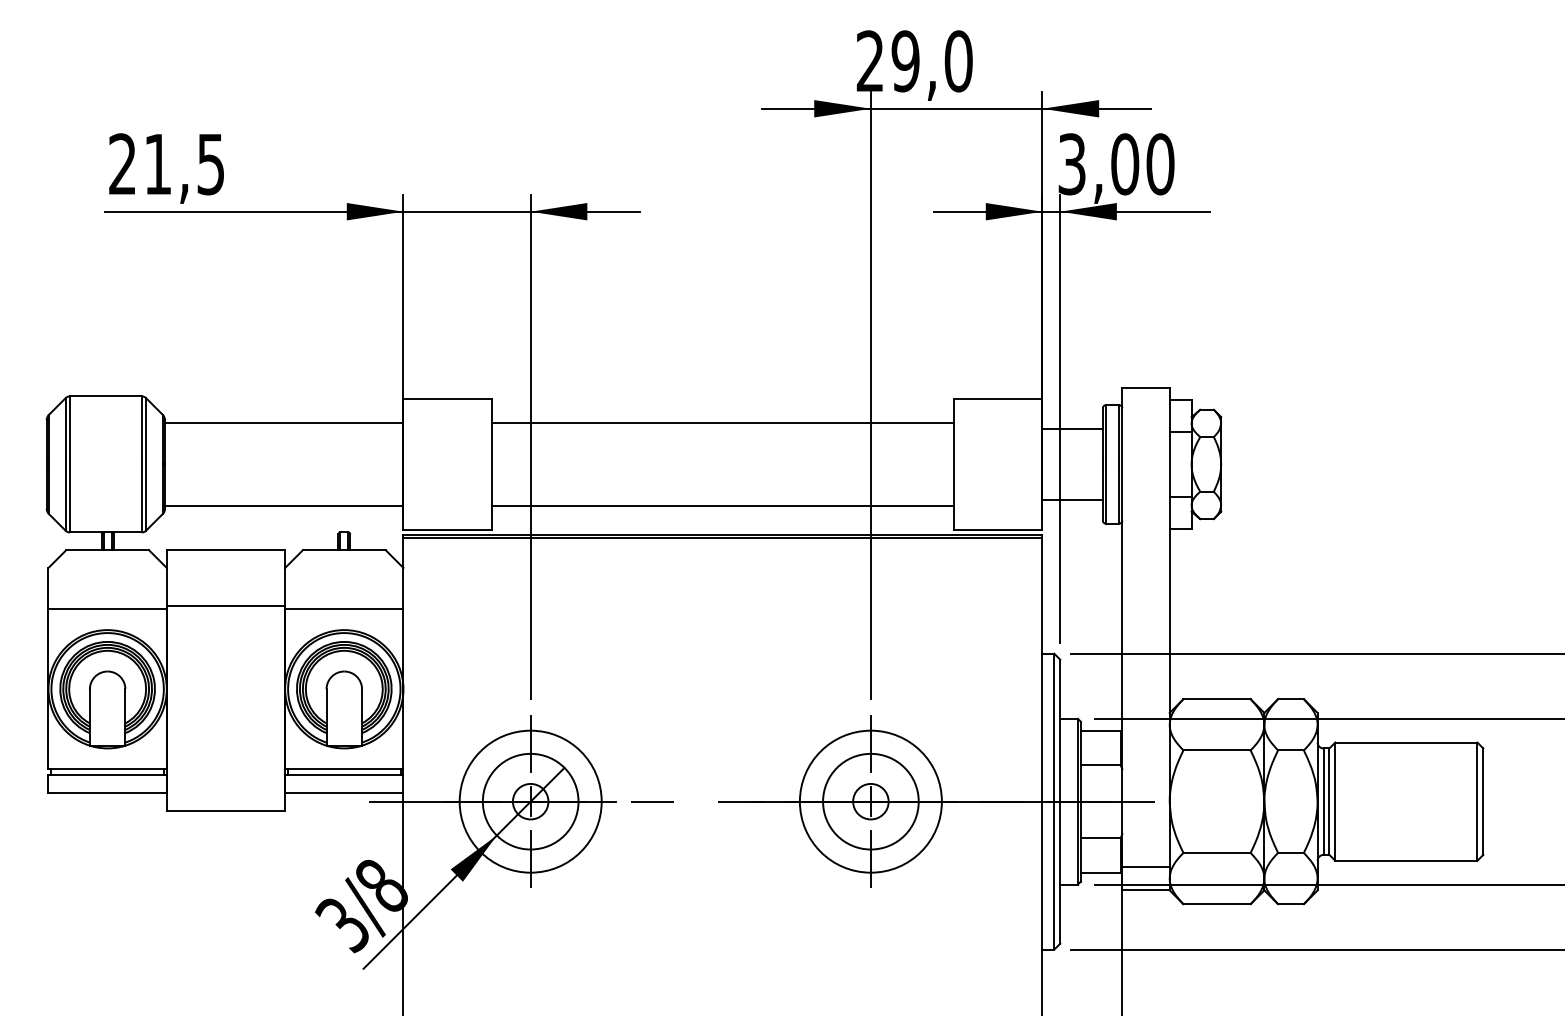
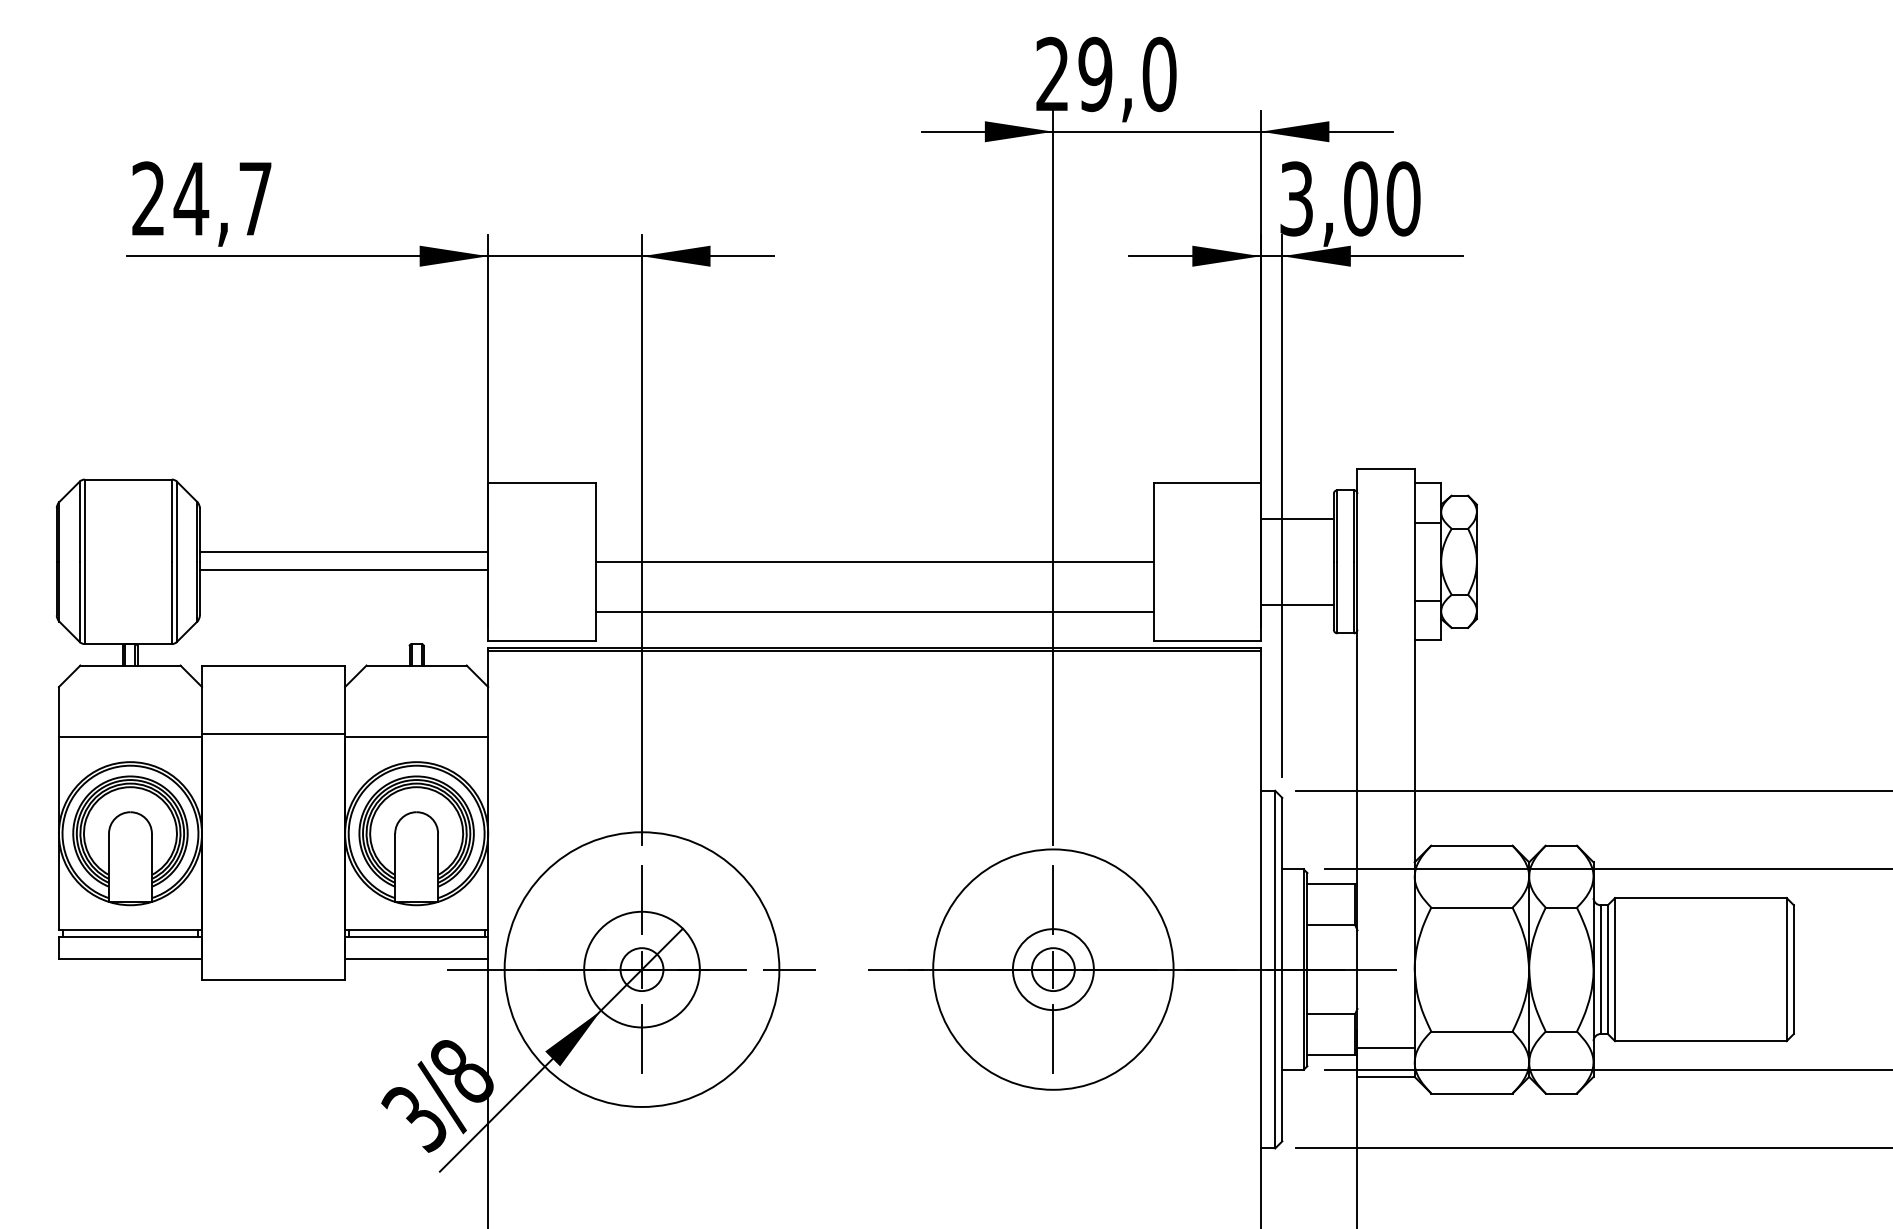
text: (183, 164) -> (222, 199), 21,5 -> 24,7
line: (283, 422) -> (343, 551), moved
line: (722, 422) -> (874, 561), moved
line: (283, 505) -> (343, 569), moved
circle: (530, 801) -> (641, 969), size x1.6
circle: (870, 801) -> (1053, 969), size x0.7
circle: (870, 801) -> (1053, 969), size x1.4

